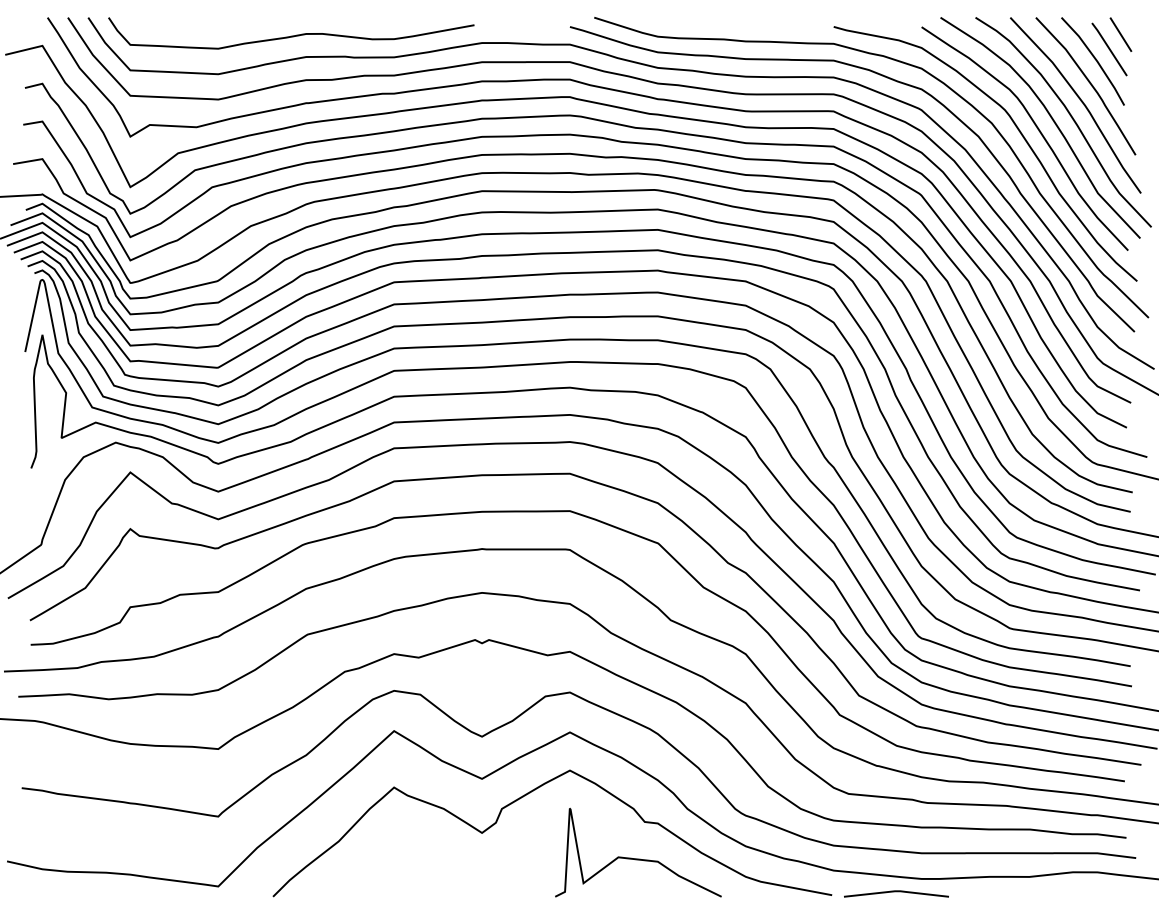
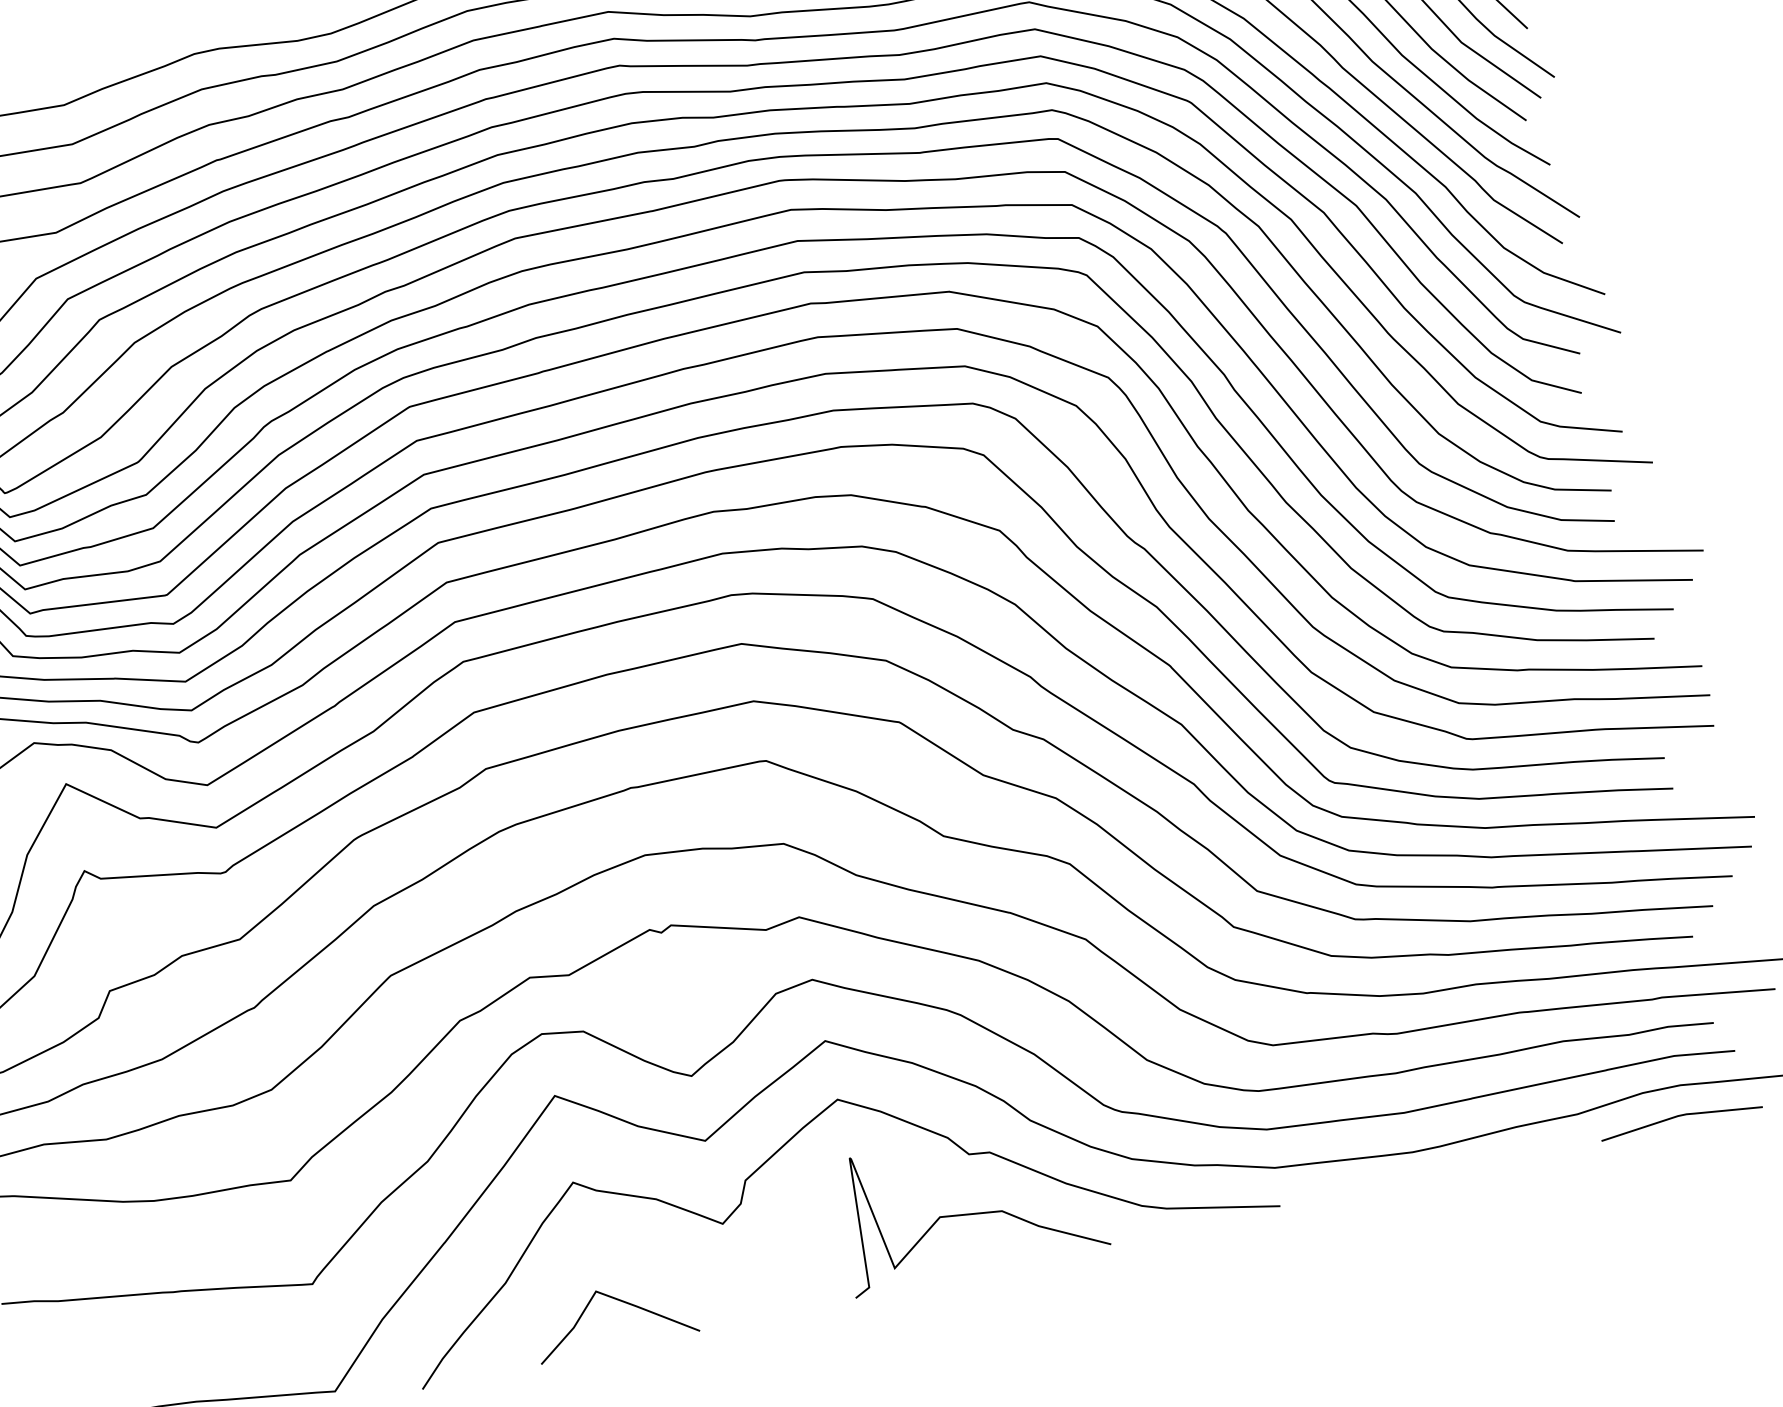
line: (406, 867) -> (617, 1301), added
line: (896, 892) -> (1680, 1117), moved

